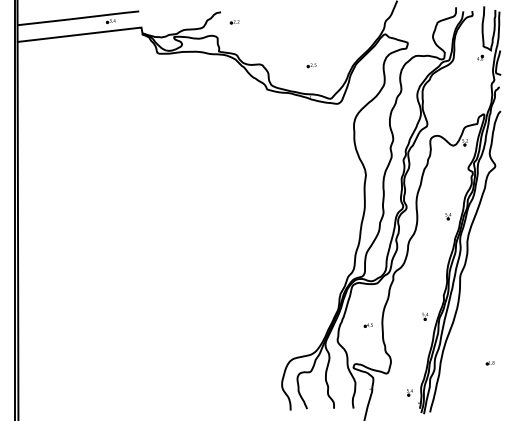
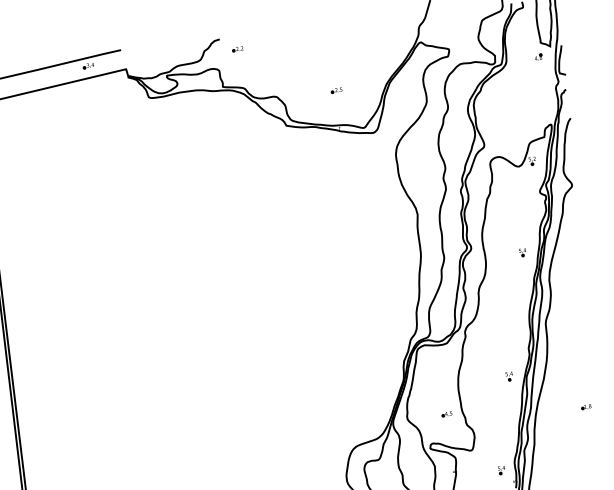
part: (367, 325) -> (445, 414), moved
part: (489, 363) -> (585, 407), moved

